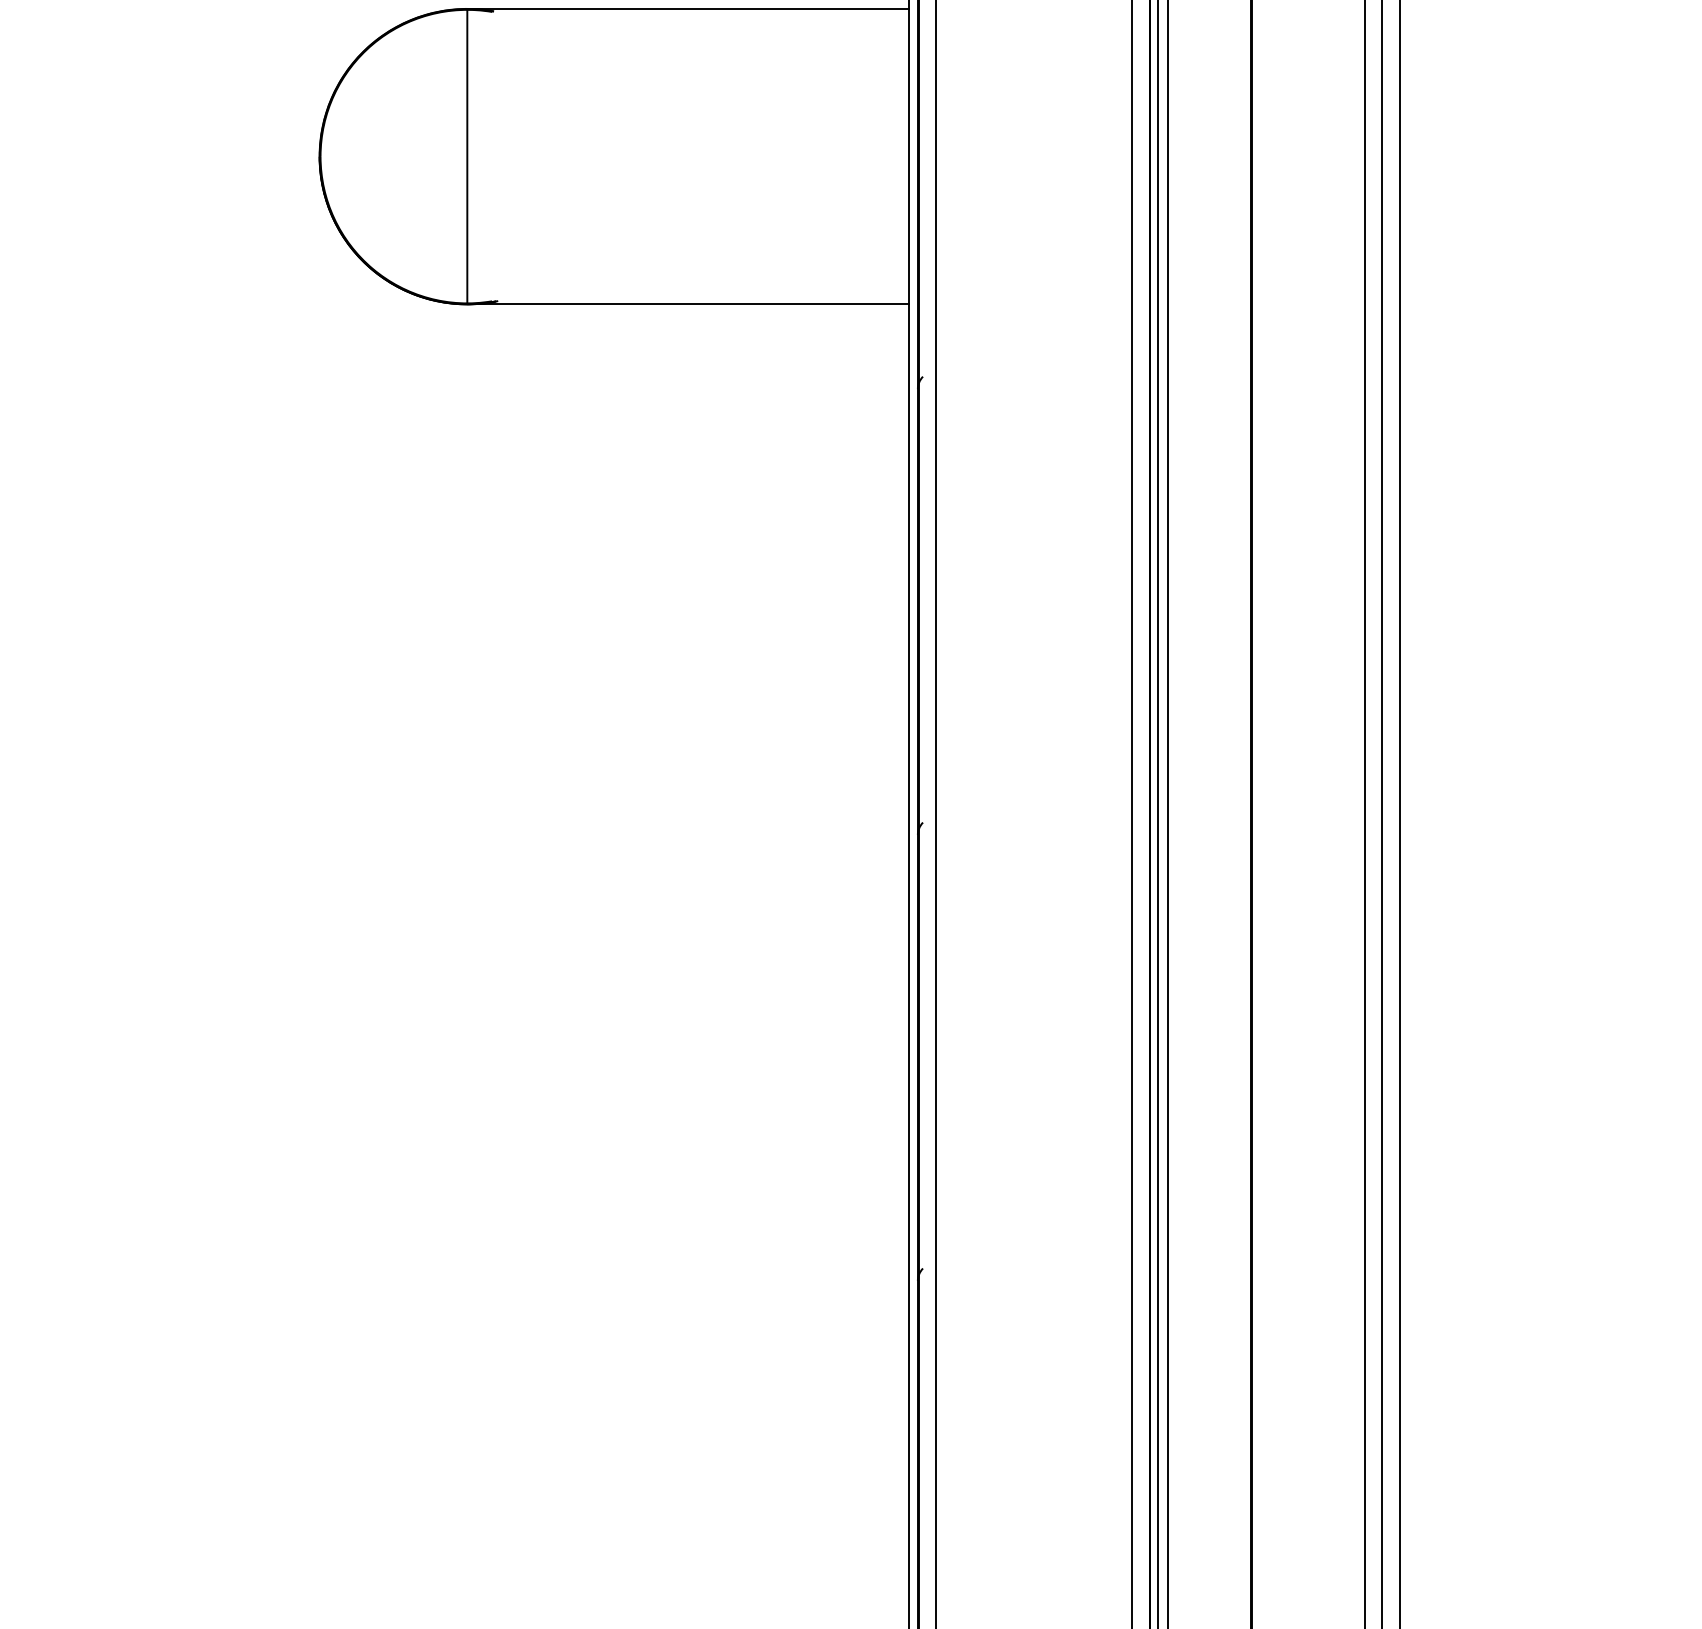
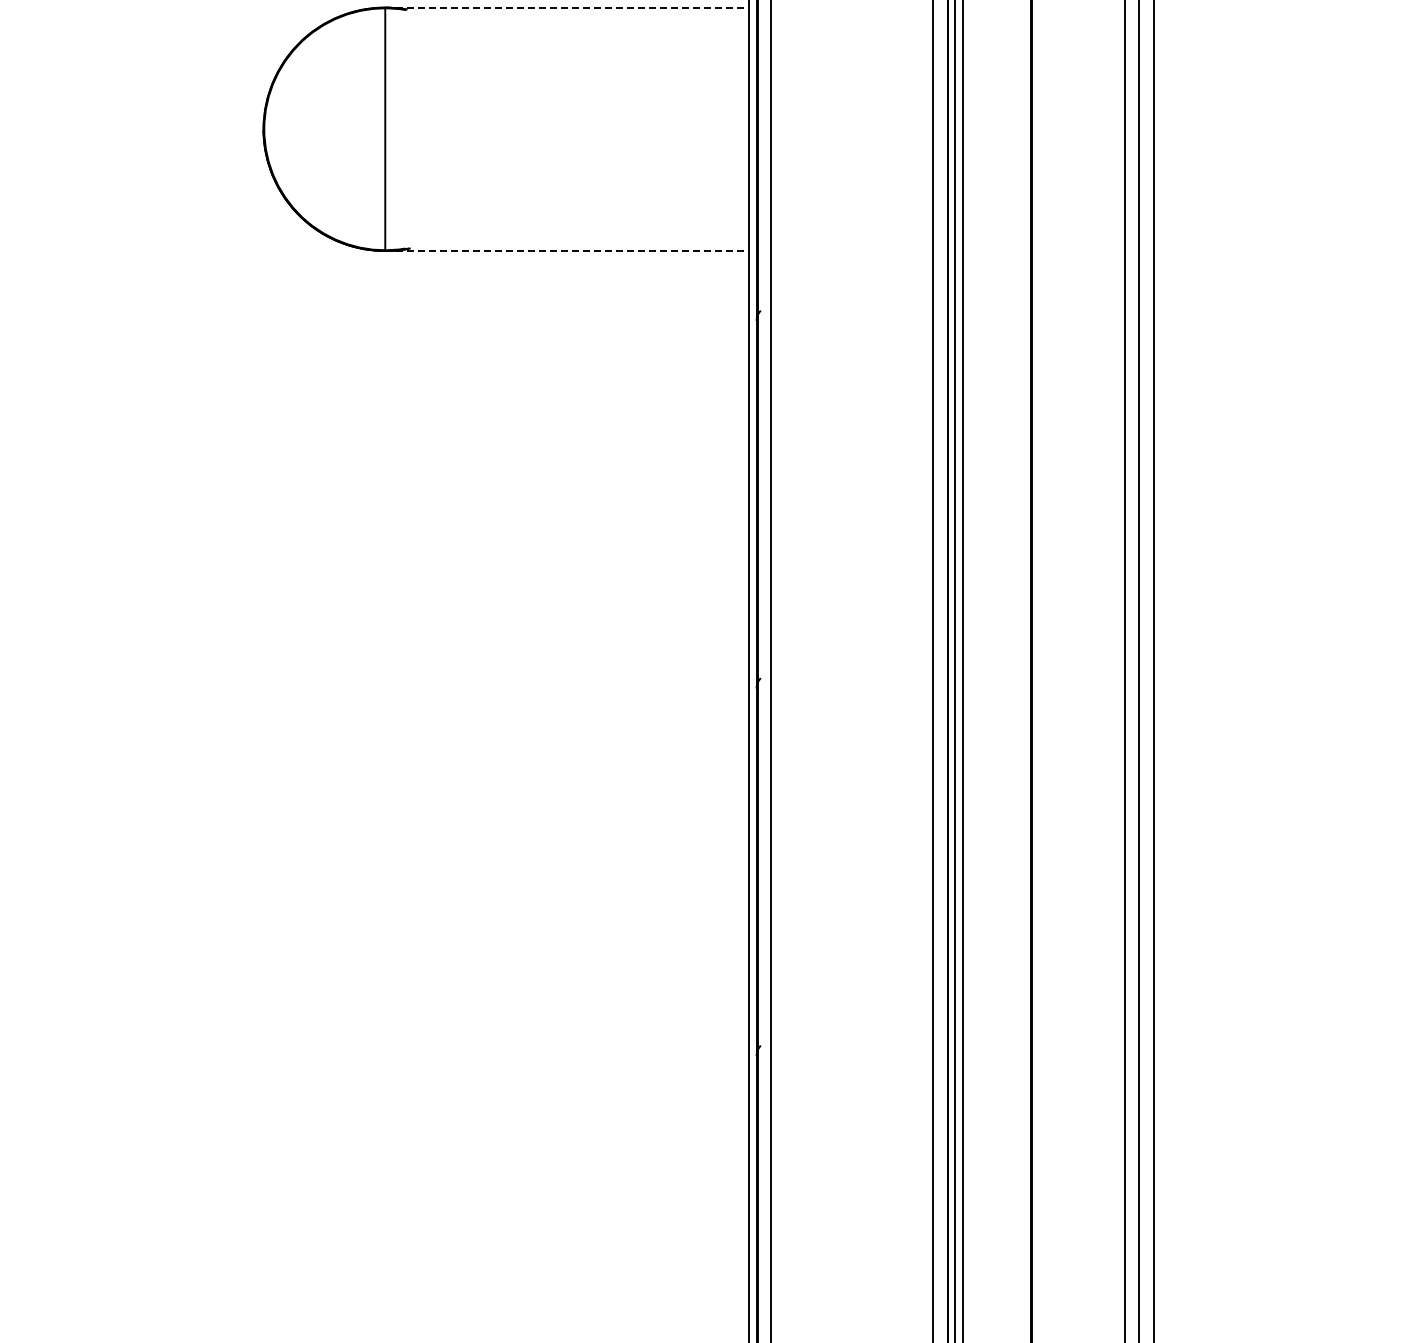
line: (688, 8) -> (567, 7), solid -> dashed
line: (688, 303) -> (567, 250), solid -> dashed

